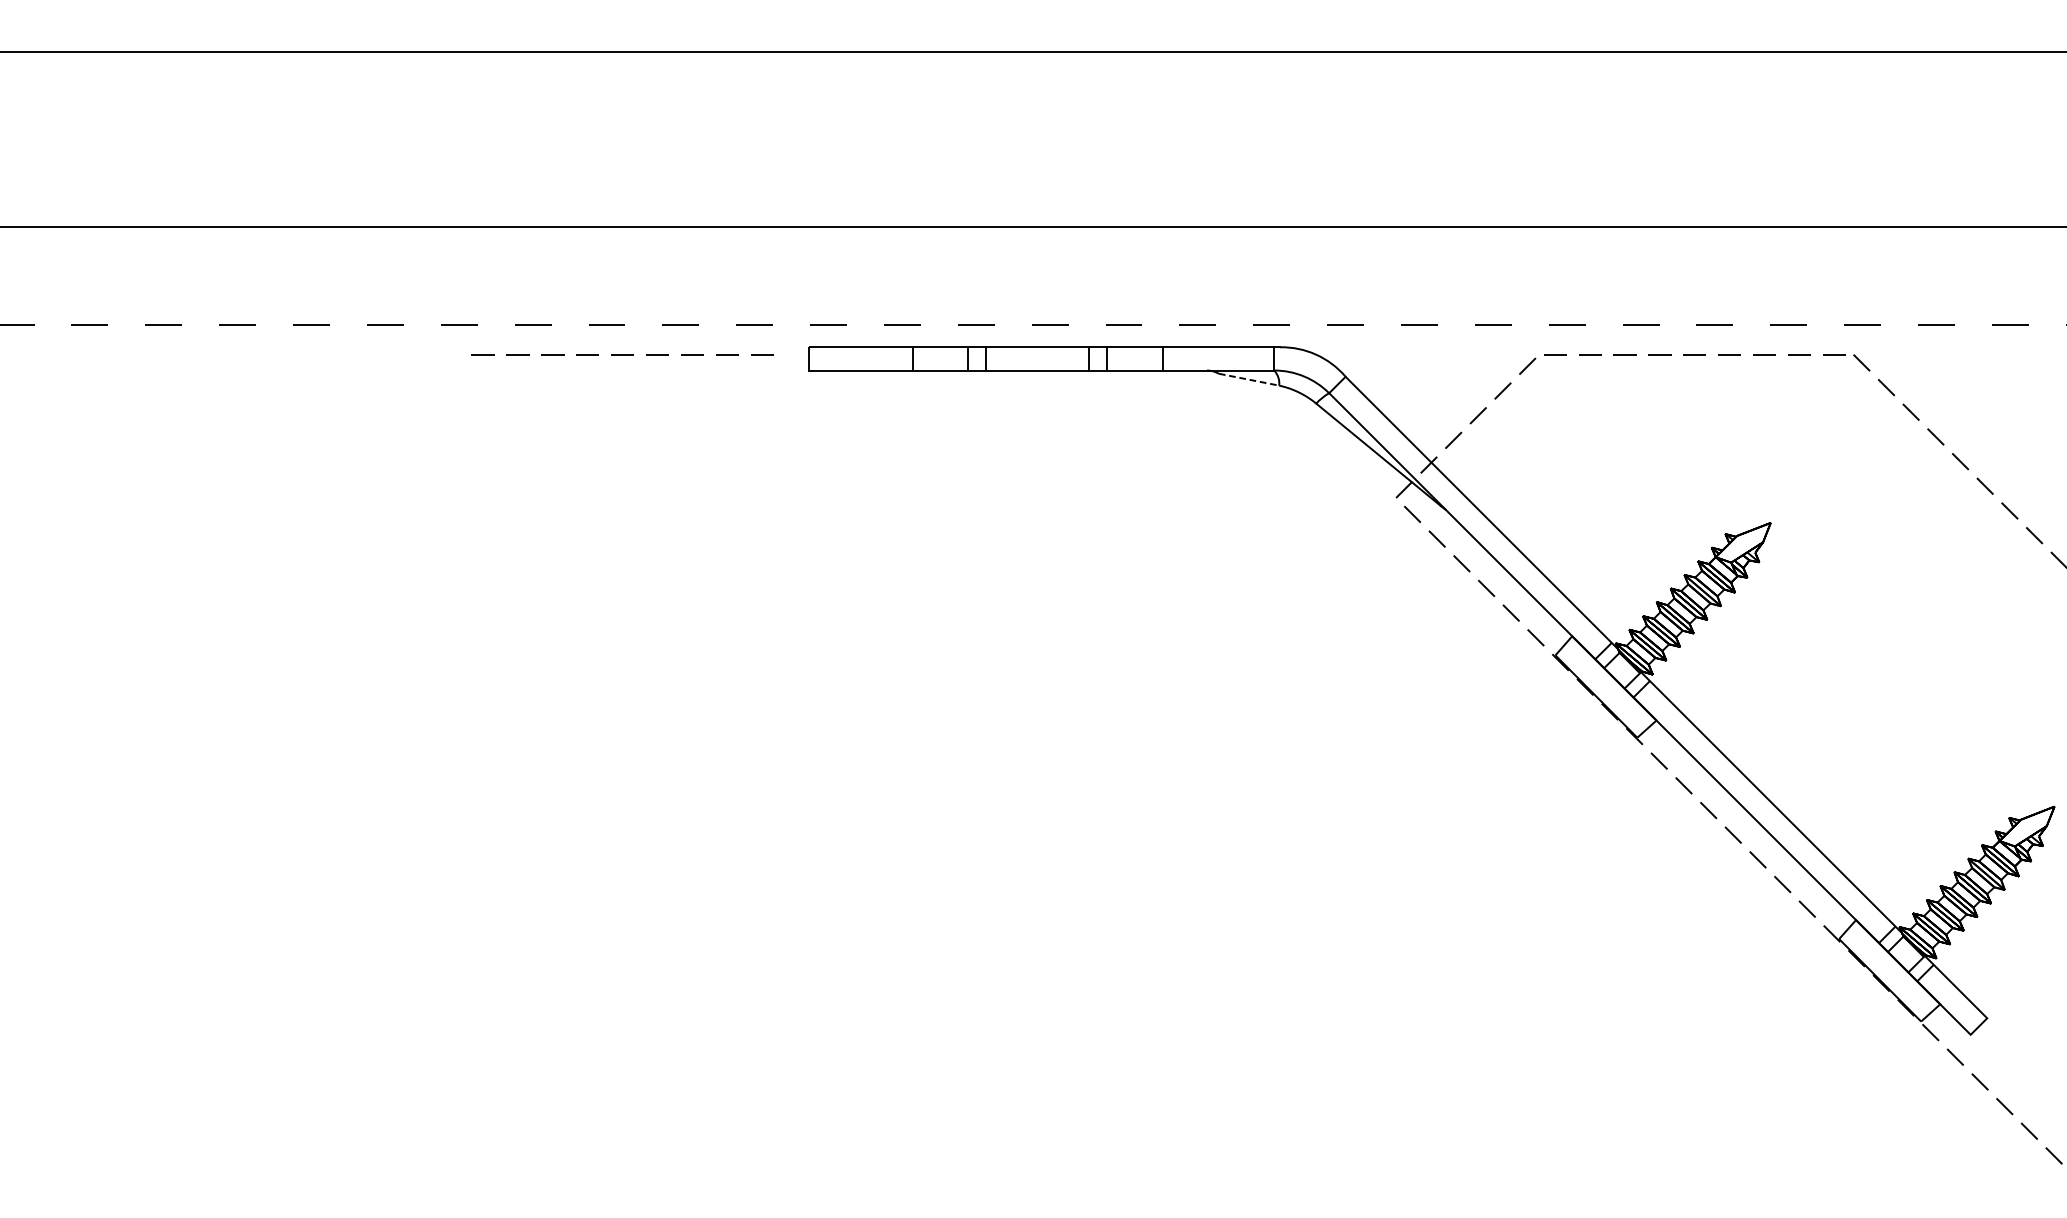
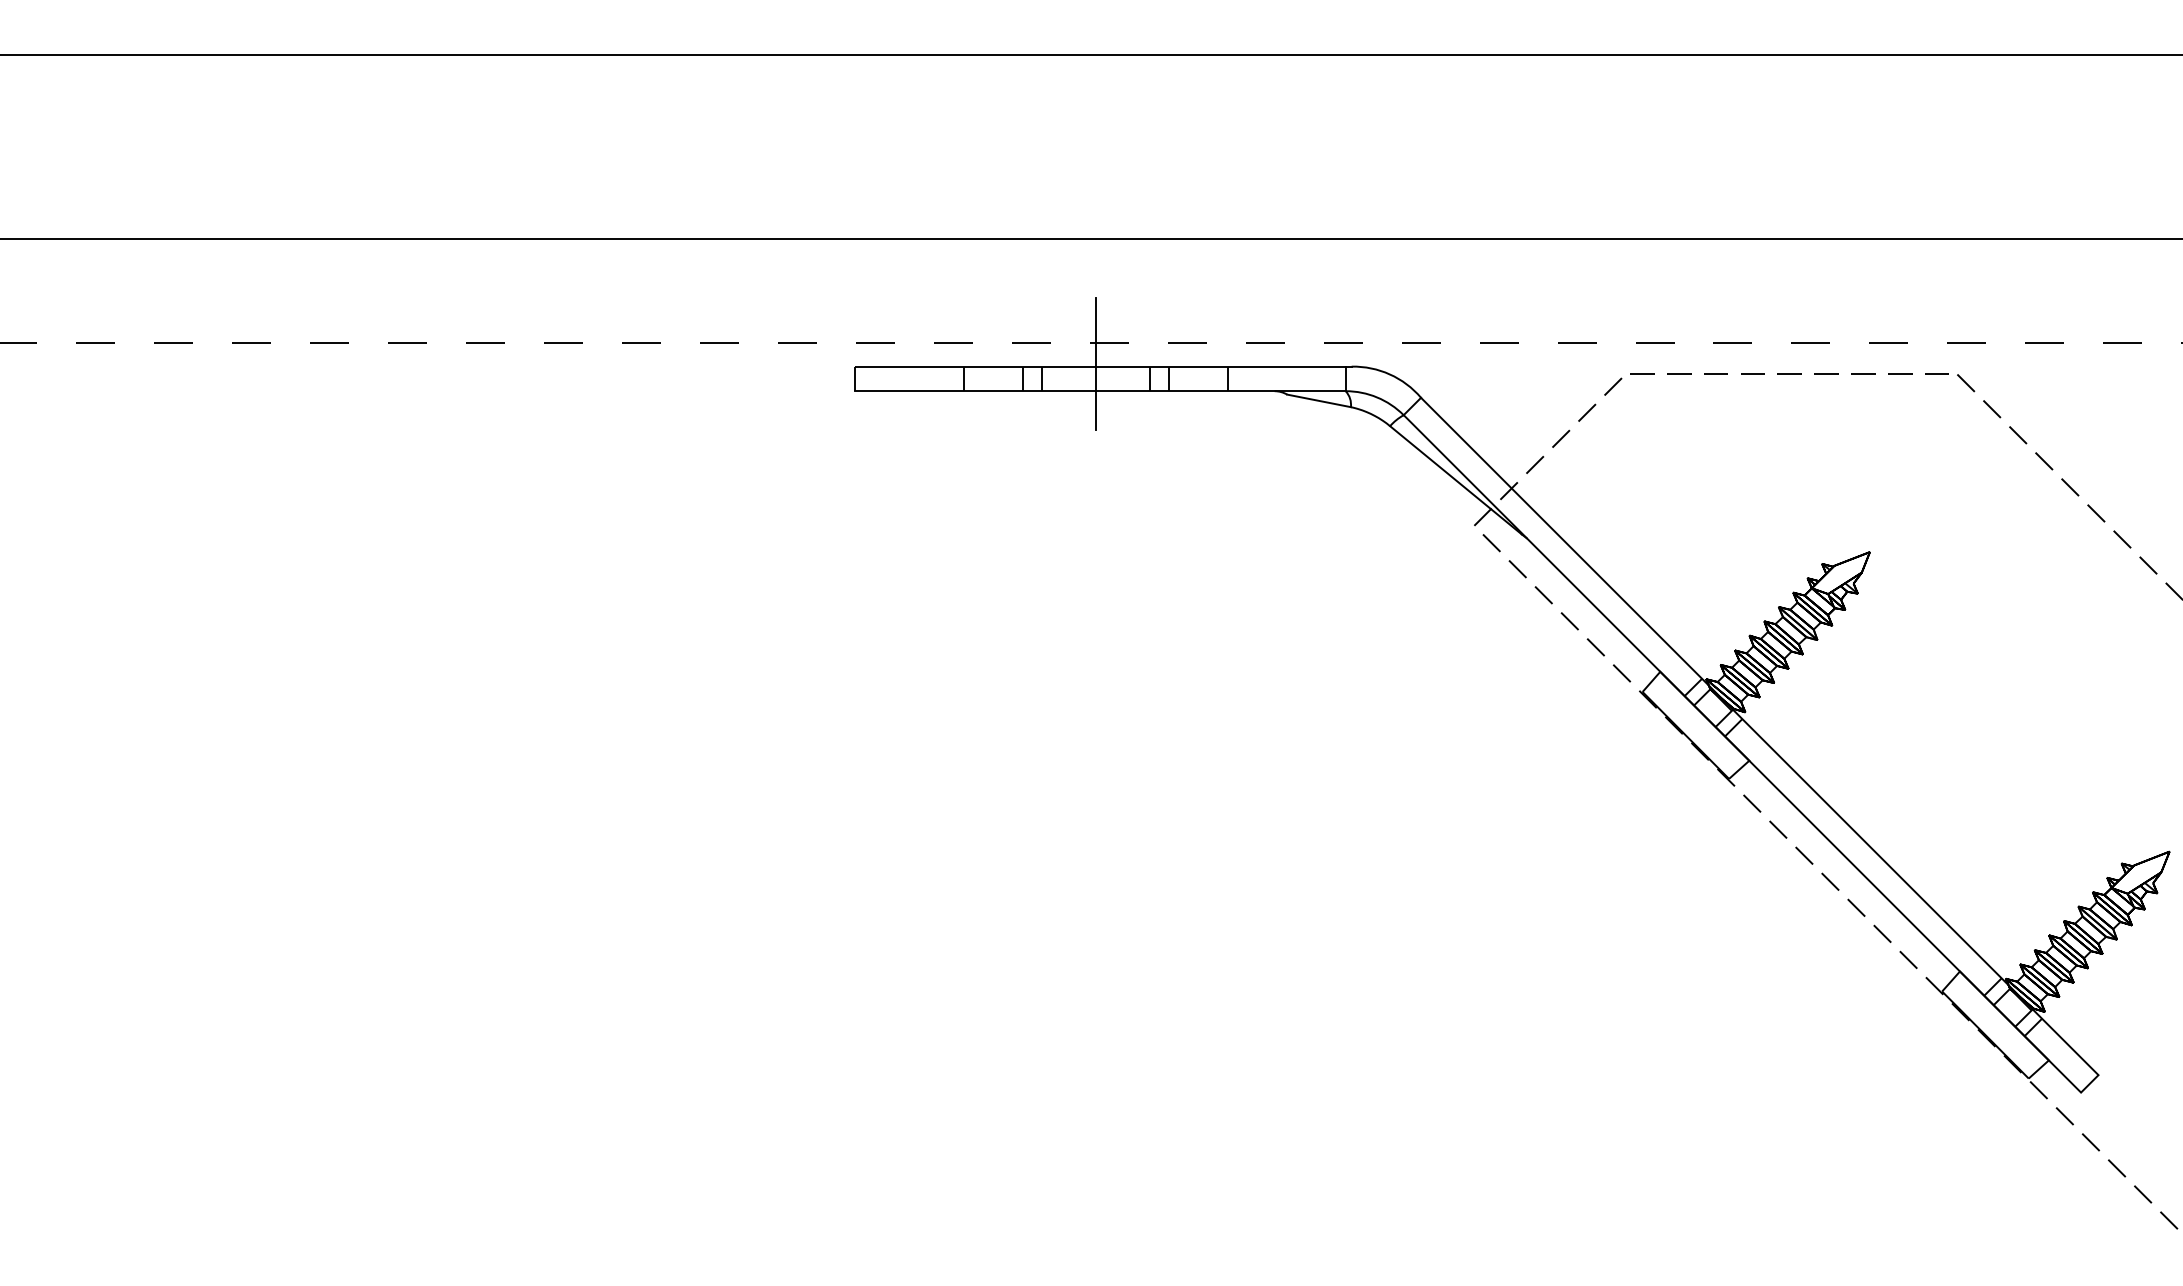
line: (1037, 345) -> (1095, 364), added
line: (622, 353) -> (657, 373), removed
line: (1249, 380) -> (1319, 401), dashed -> solid

